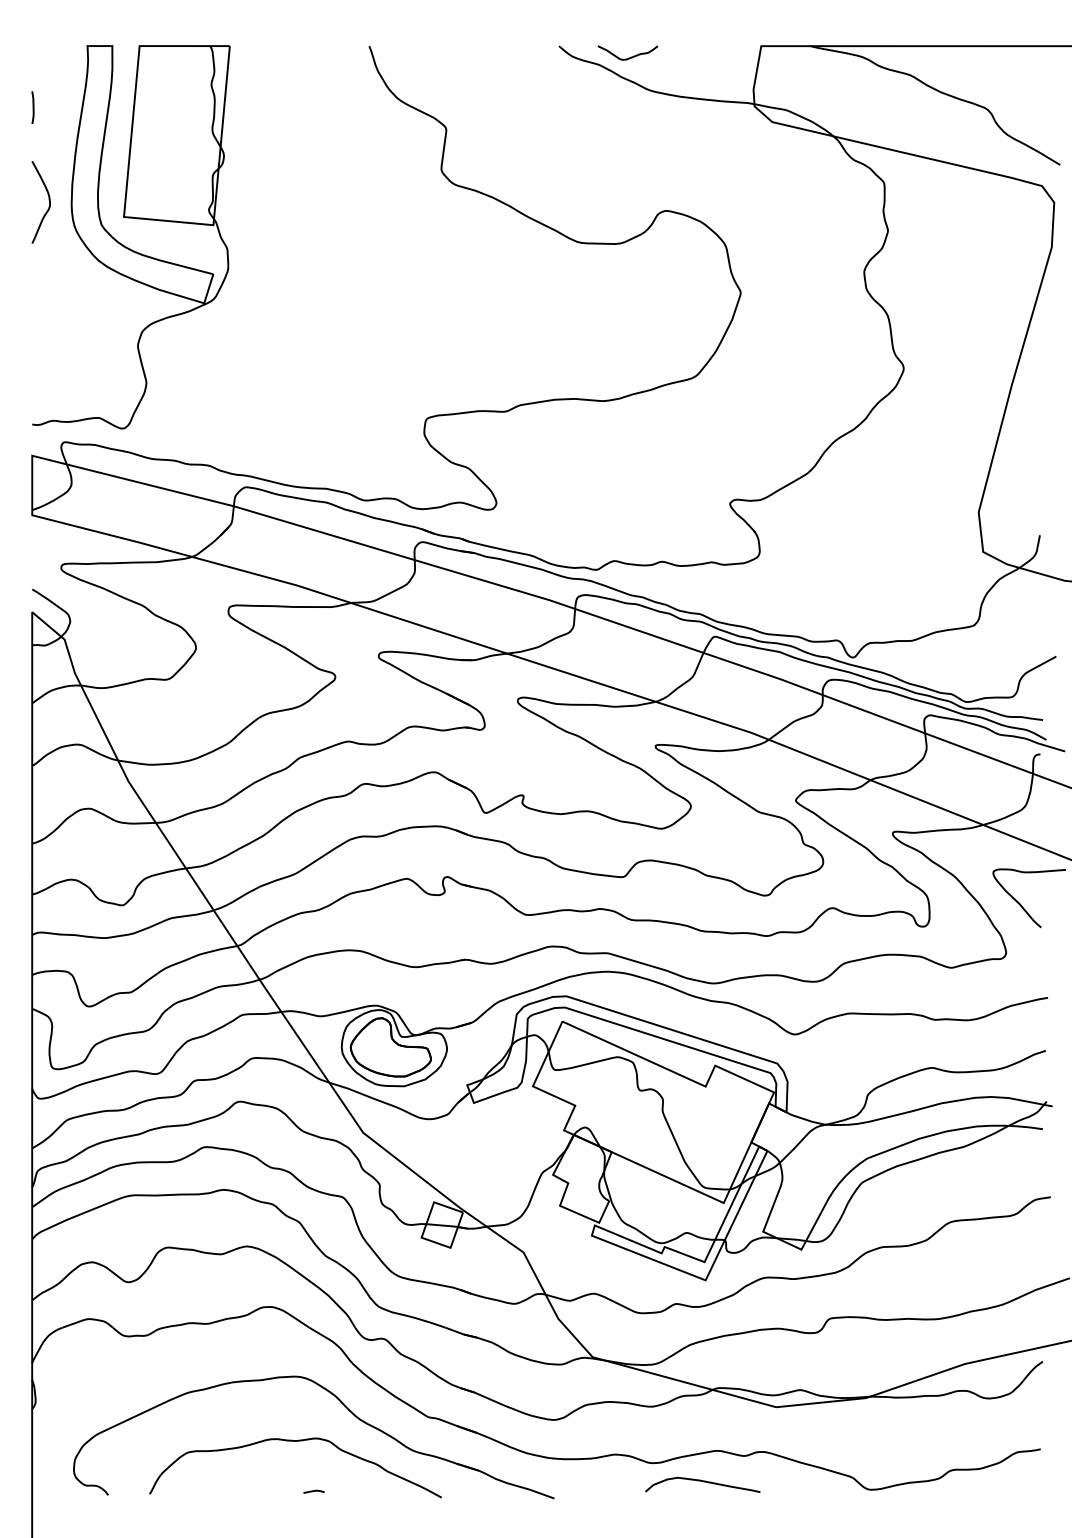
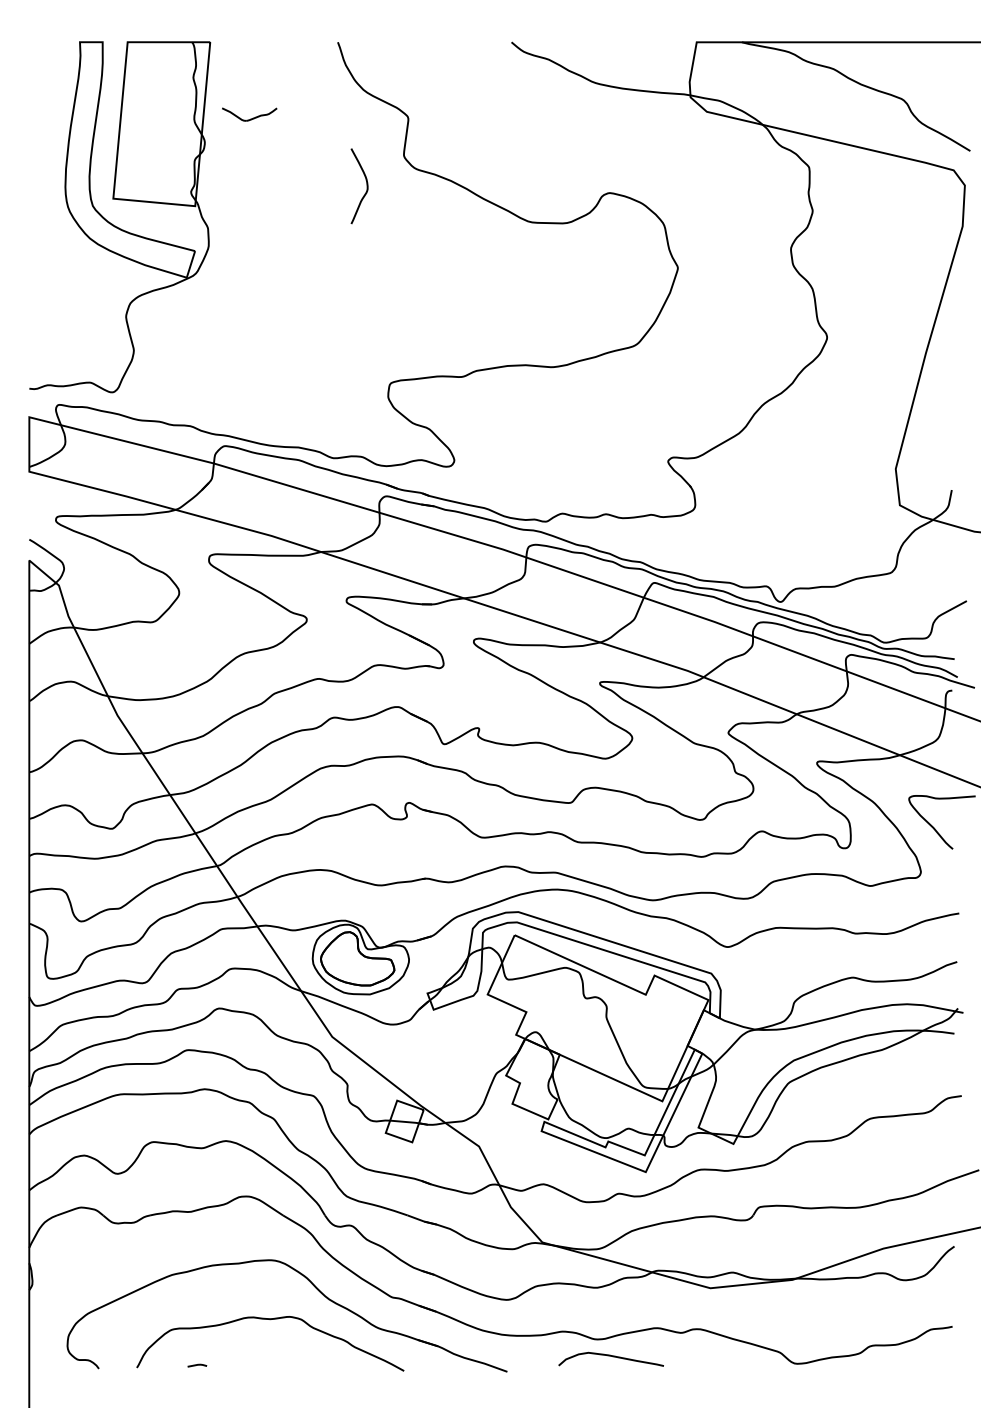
part: (627, 52) -> (249, 114), moved
line: (32, 107) -> (29, 98), removed
curve: (48, 202) -> (366, 186), moved
curve: (702, 1481) -> (610, 1356), moved
line: (314, 1491) -> (197, 1365), moved

